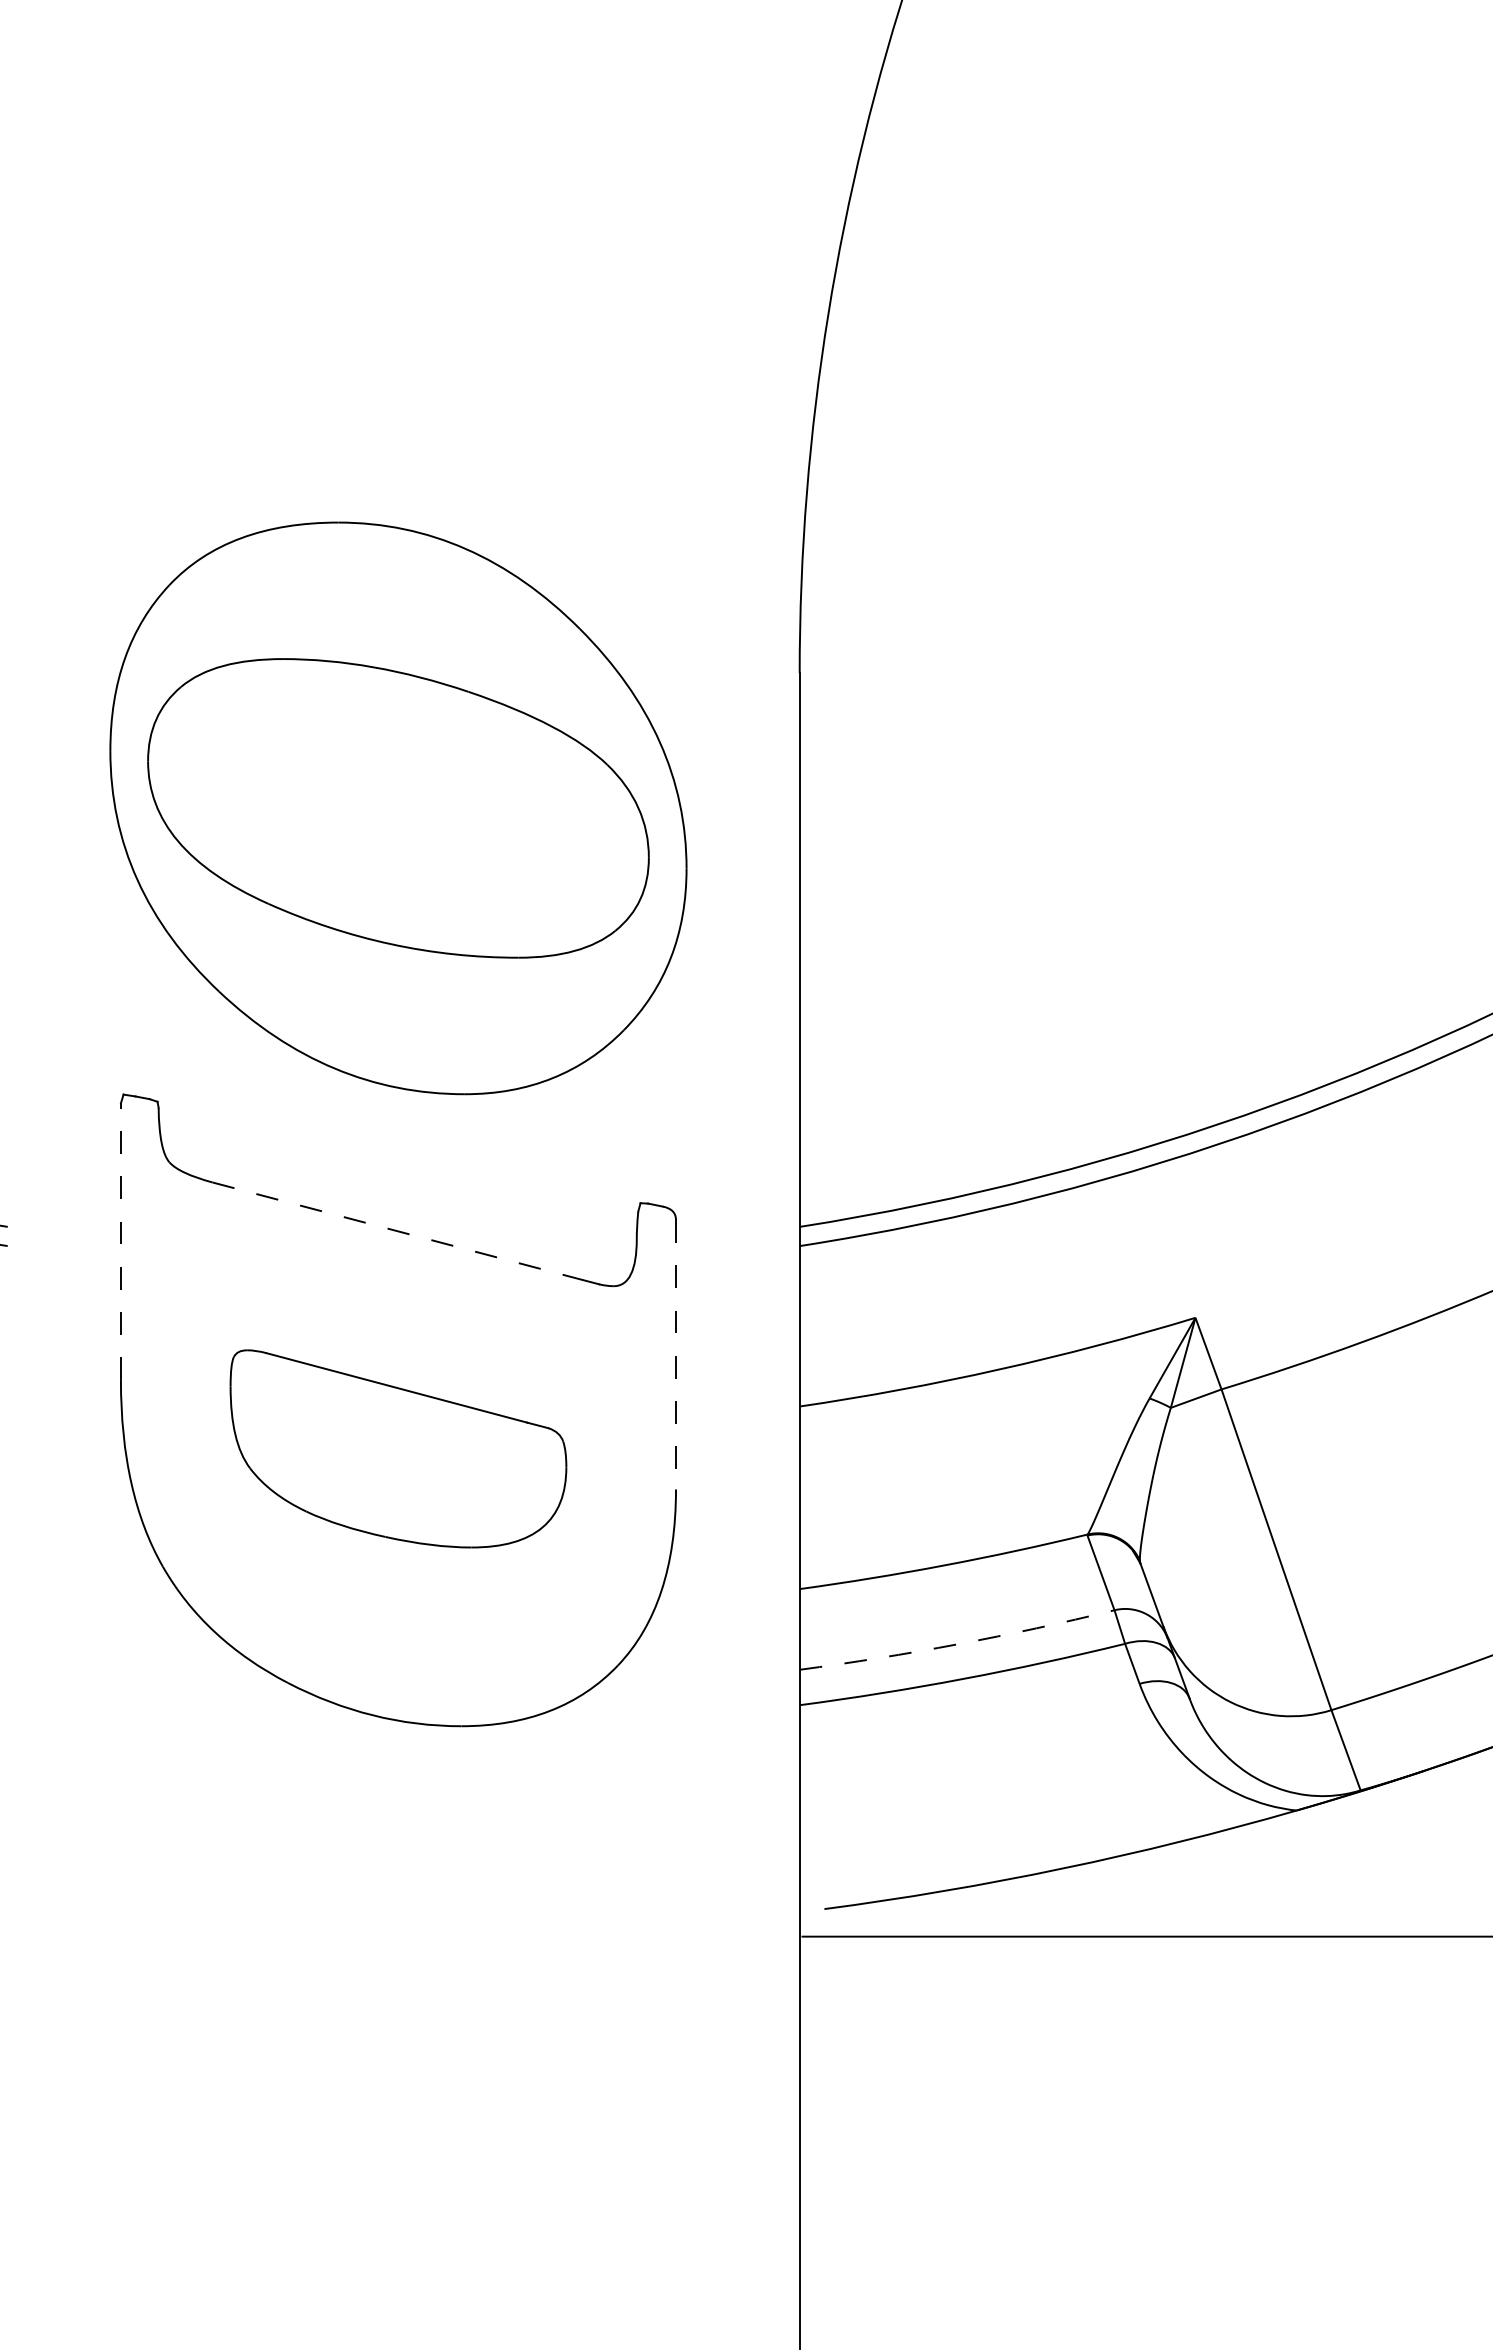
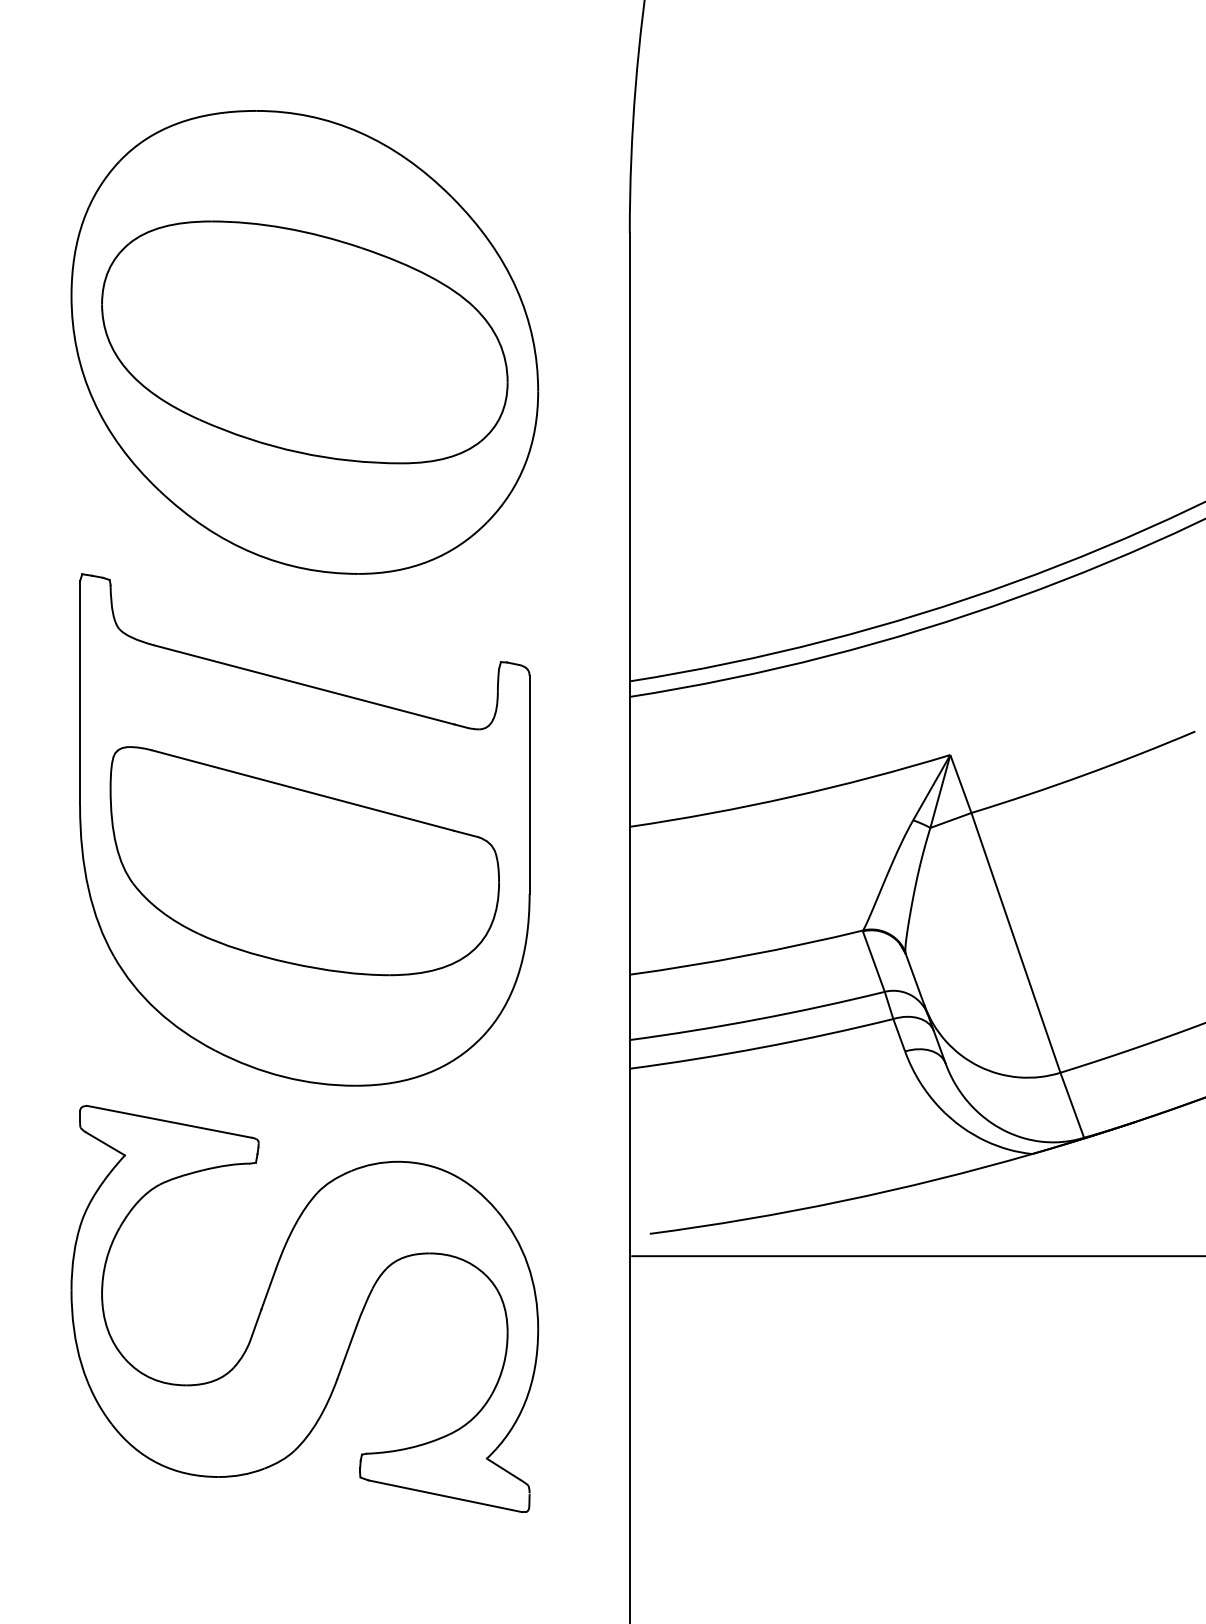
line: (397, 1231) -> (304, 685), dashed -> solid
line: (120, 1241) -> (79, 693), dashed -> solid
line: (676, 1354) -> (530, 784), dashed -> solid
part: (398, 1448) -> (304, 860), size x1.43
arc: (957, 1644) -> (757, 1019), dashed -> solid
part: (398, 2001) -> (304, 1308), added

